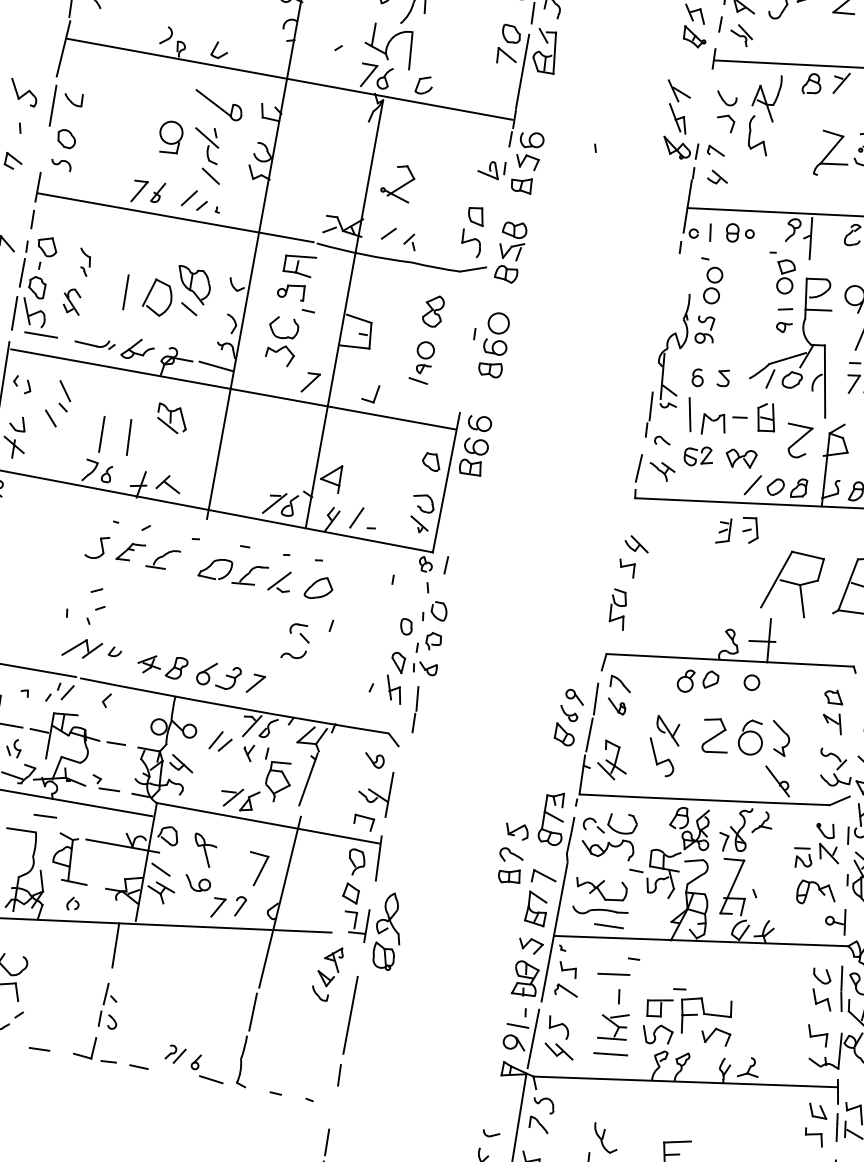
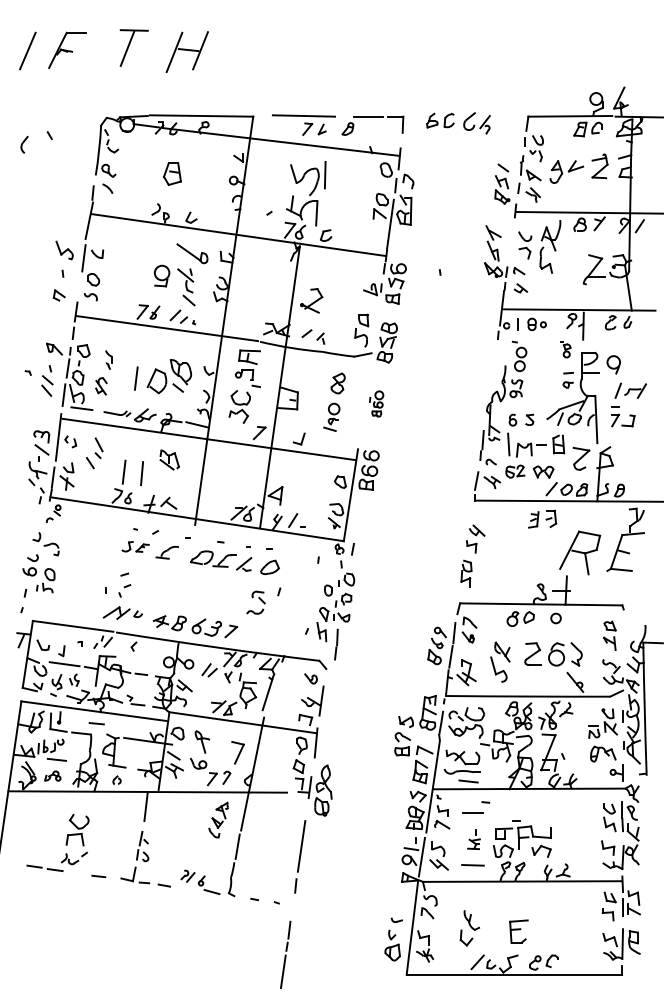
part: (782, 273) -> (565, 349), size x0.6
part: (490, 344) -> (376, 403), size x0.6
part: (114, 548) -> (135, 546), size x0.7
part: (327, 973) -> (218, 819), moved
part: (613, 1014) -> (473, 839), size x0.6

